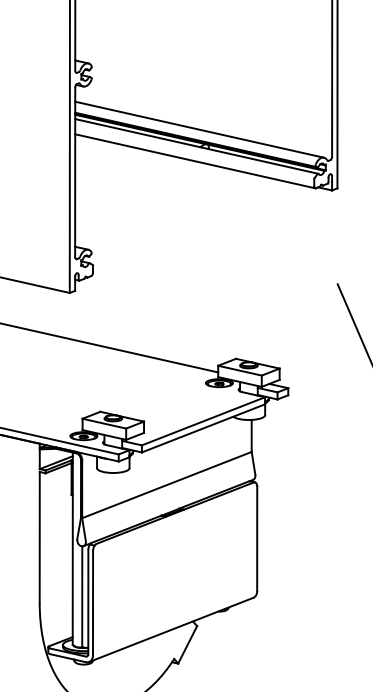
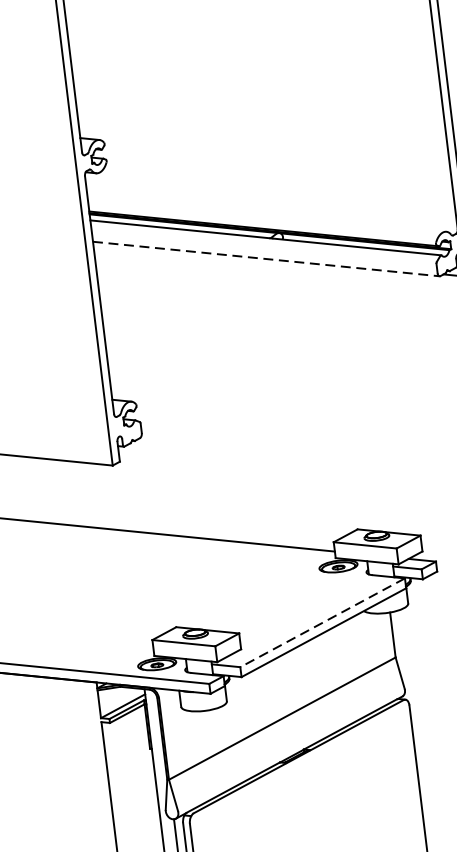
line: (199, 129) -> (266, 213), removed
line: (195, 161) -> (266, 259), solid -> dashed
line: (203, 421) -> (322, 623), solid -> dashed

